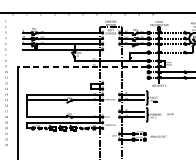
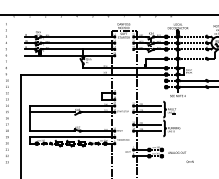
line: (82, 66) -> (92, 74), dashed -> solid
text: (169, 113) -> (189, 161), moved

